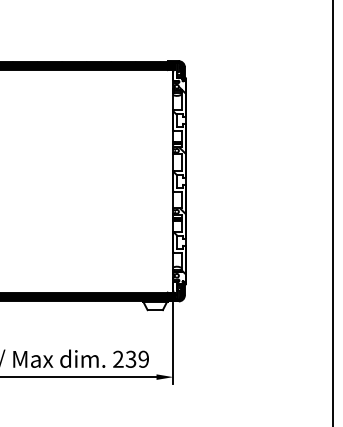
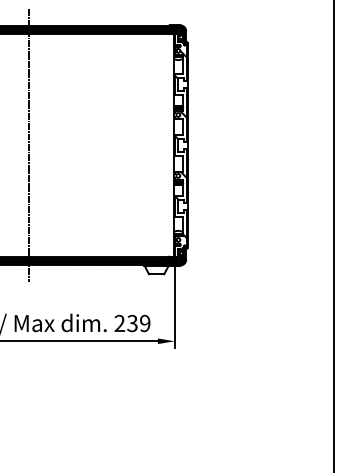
line: (27, 181) -> (28, 145), added

